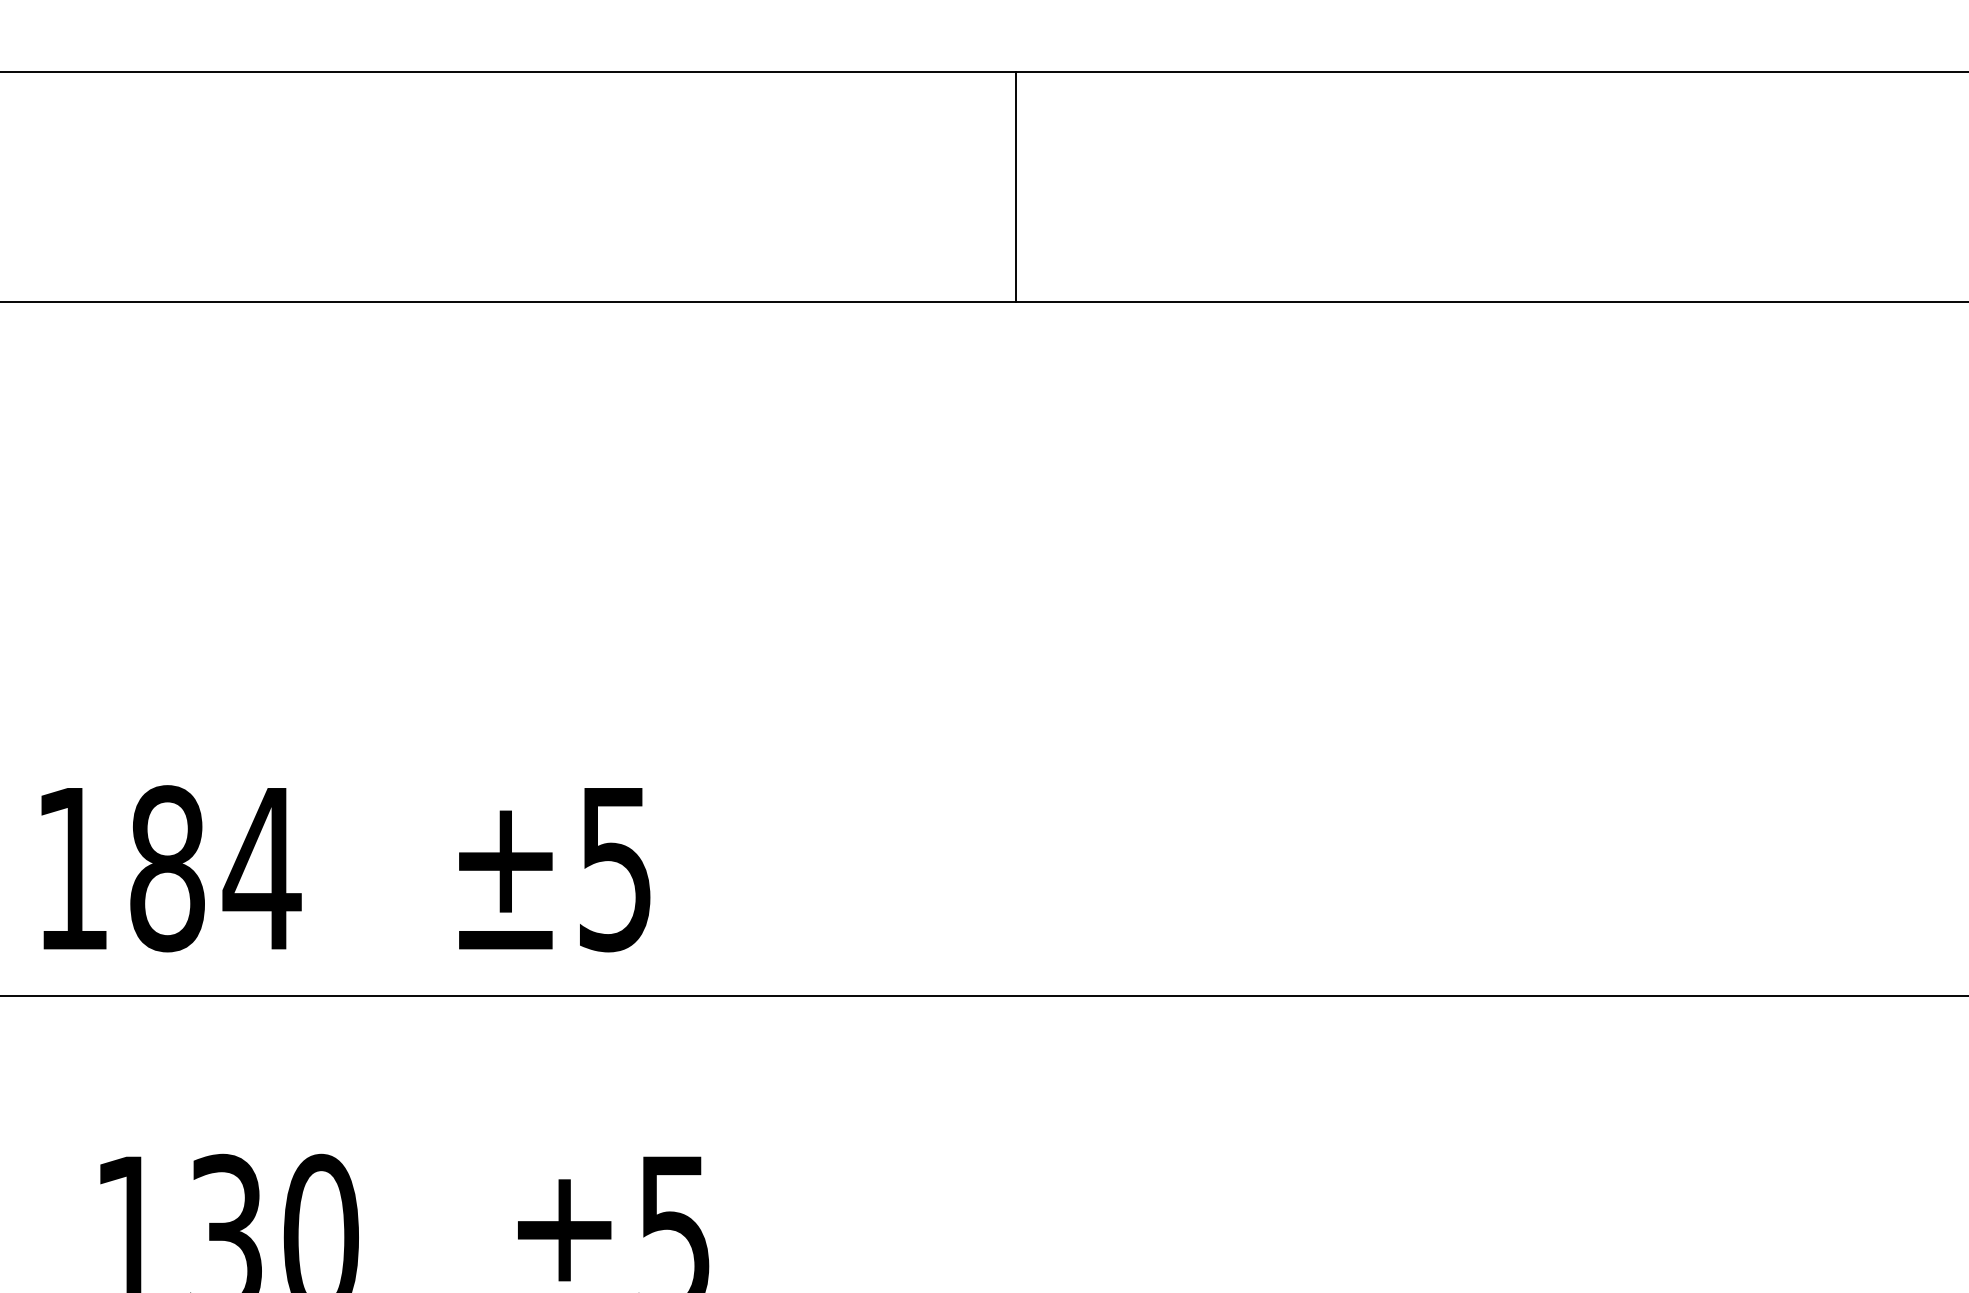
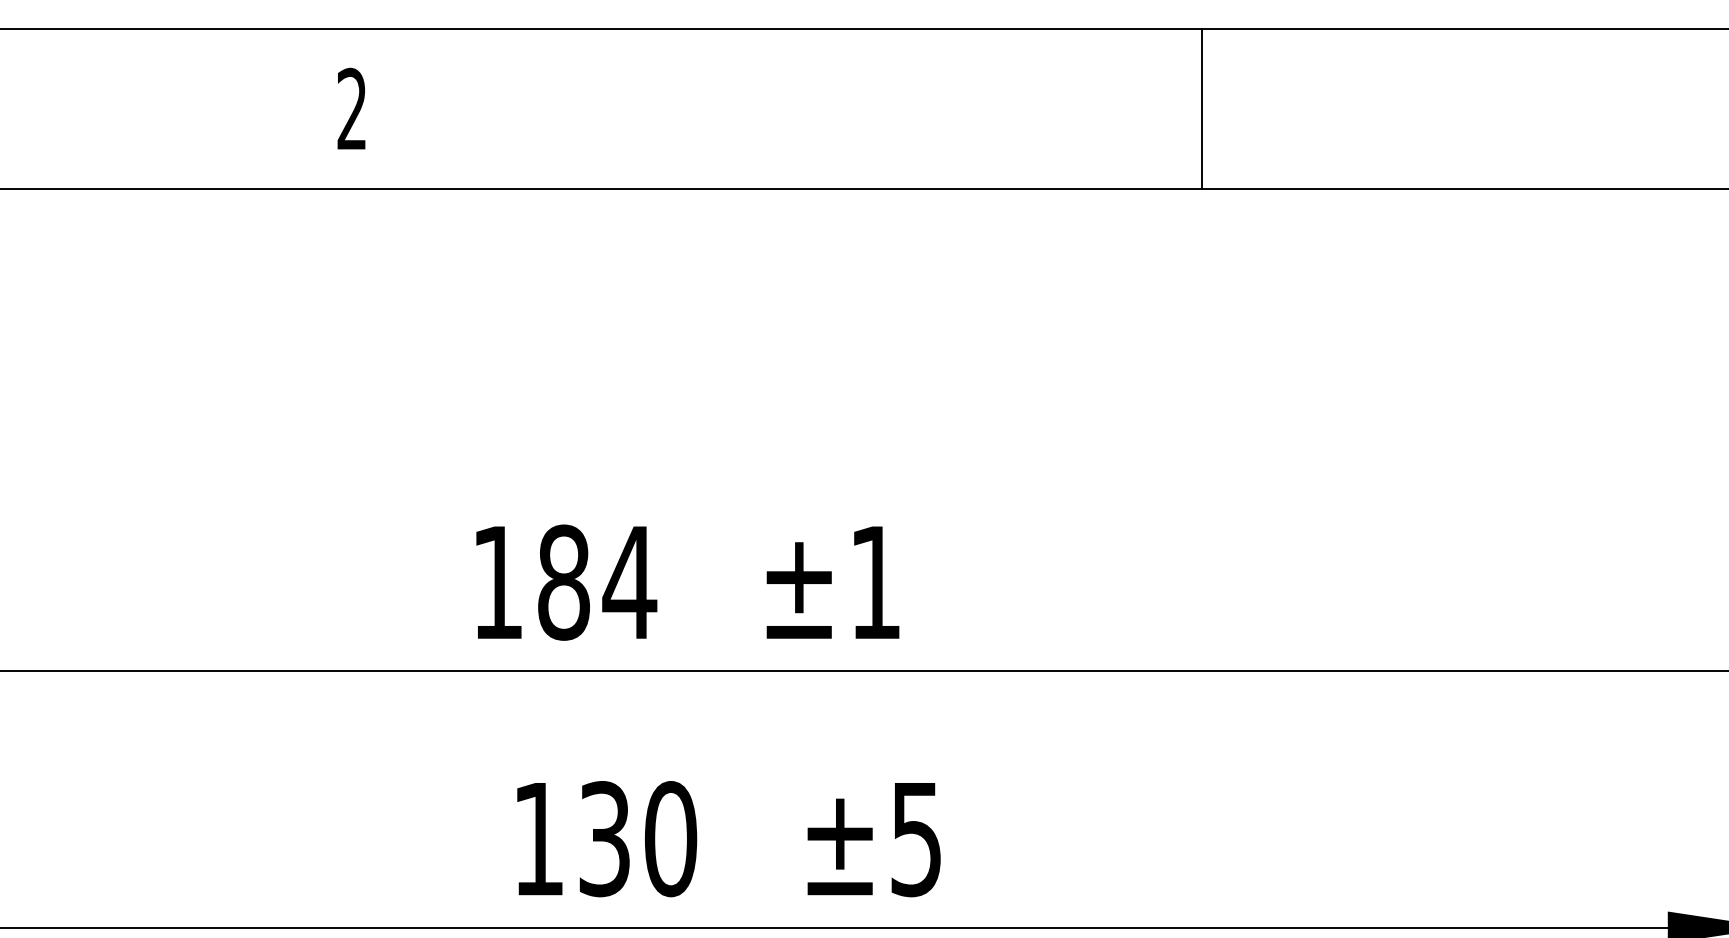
line: (1016, 186) -> (1202, 108), moved
text: (613, 869) -> (874, 583), ±5 -> ±1

